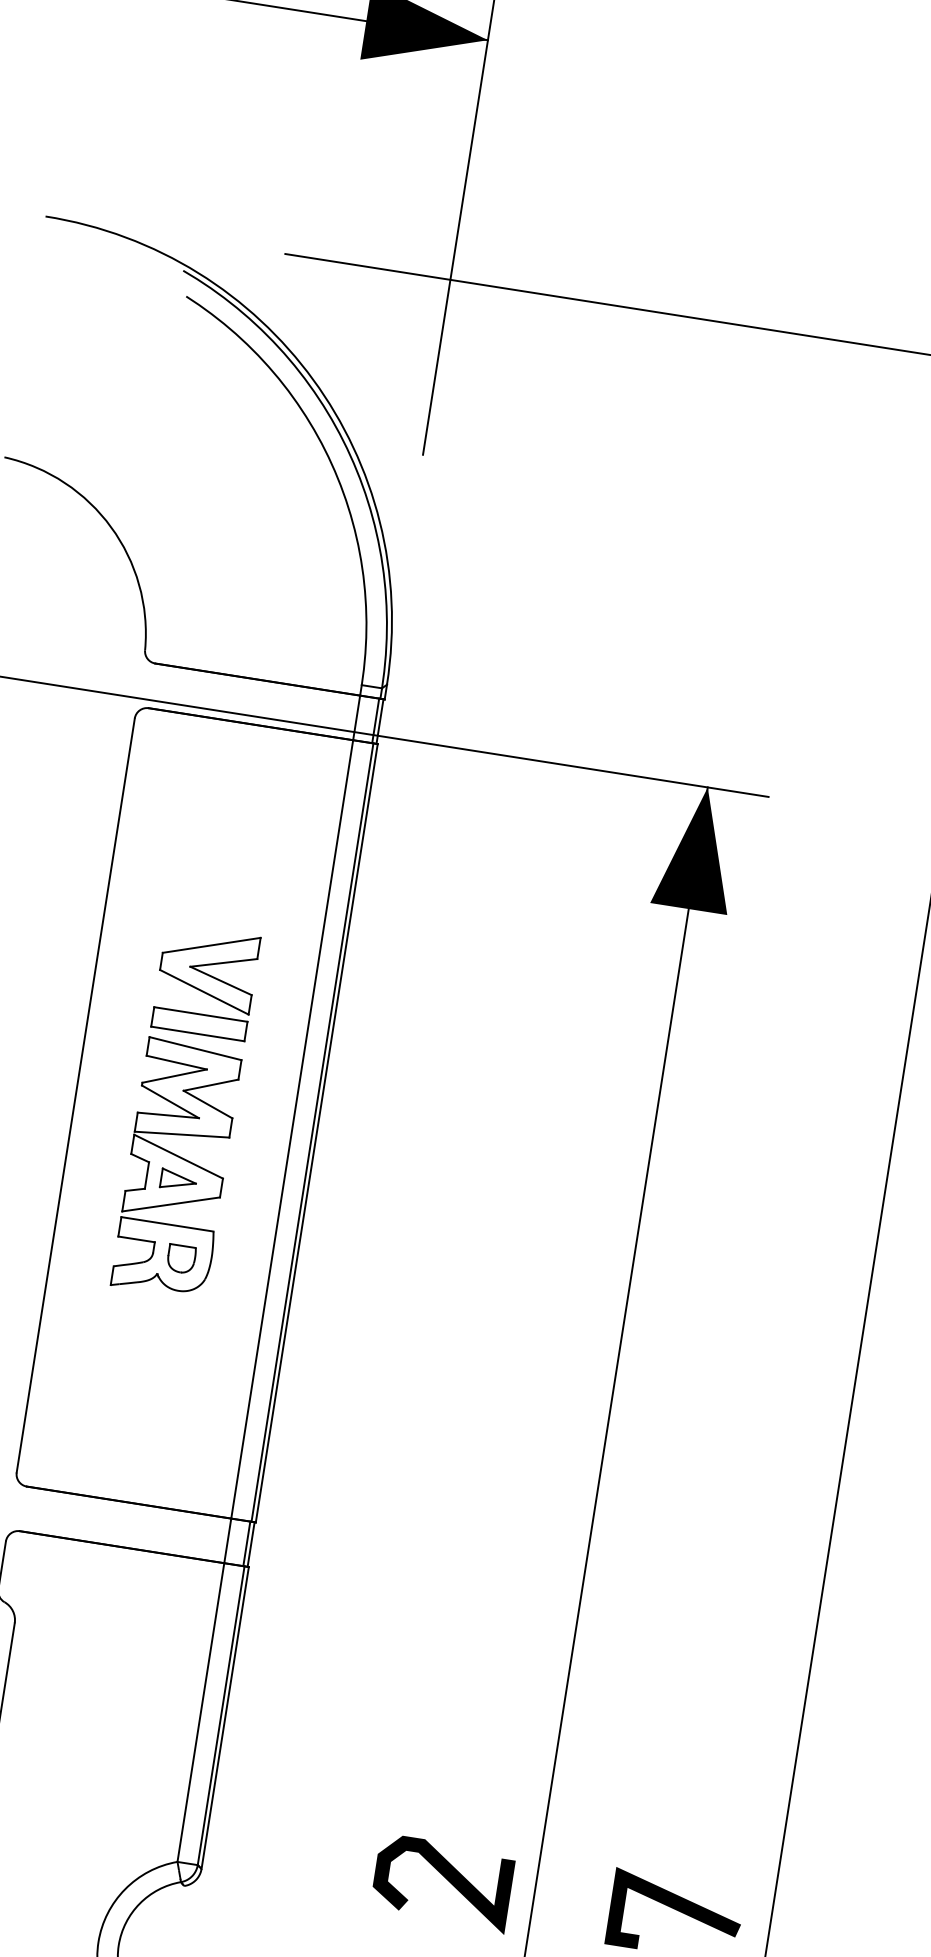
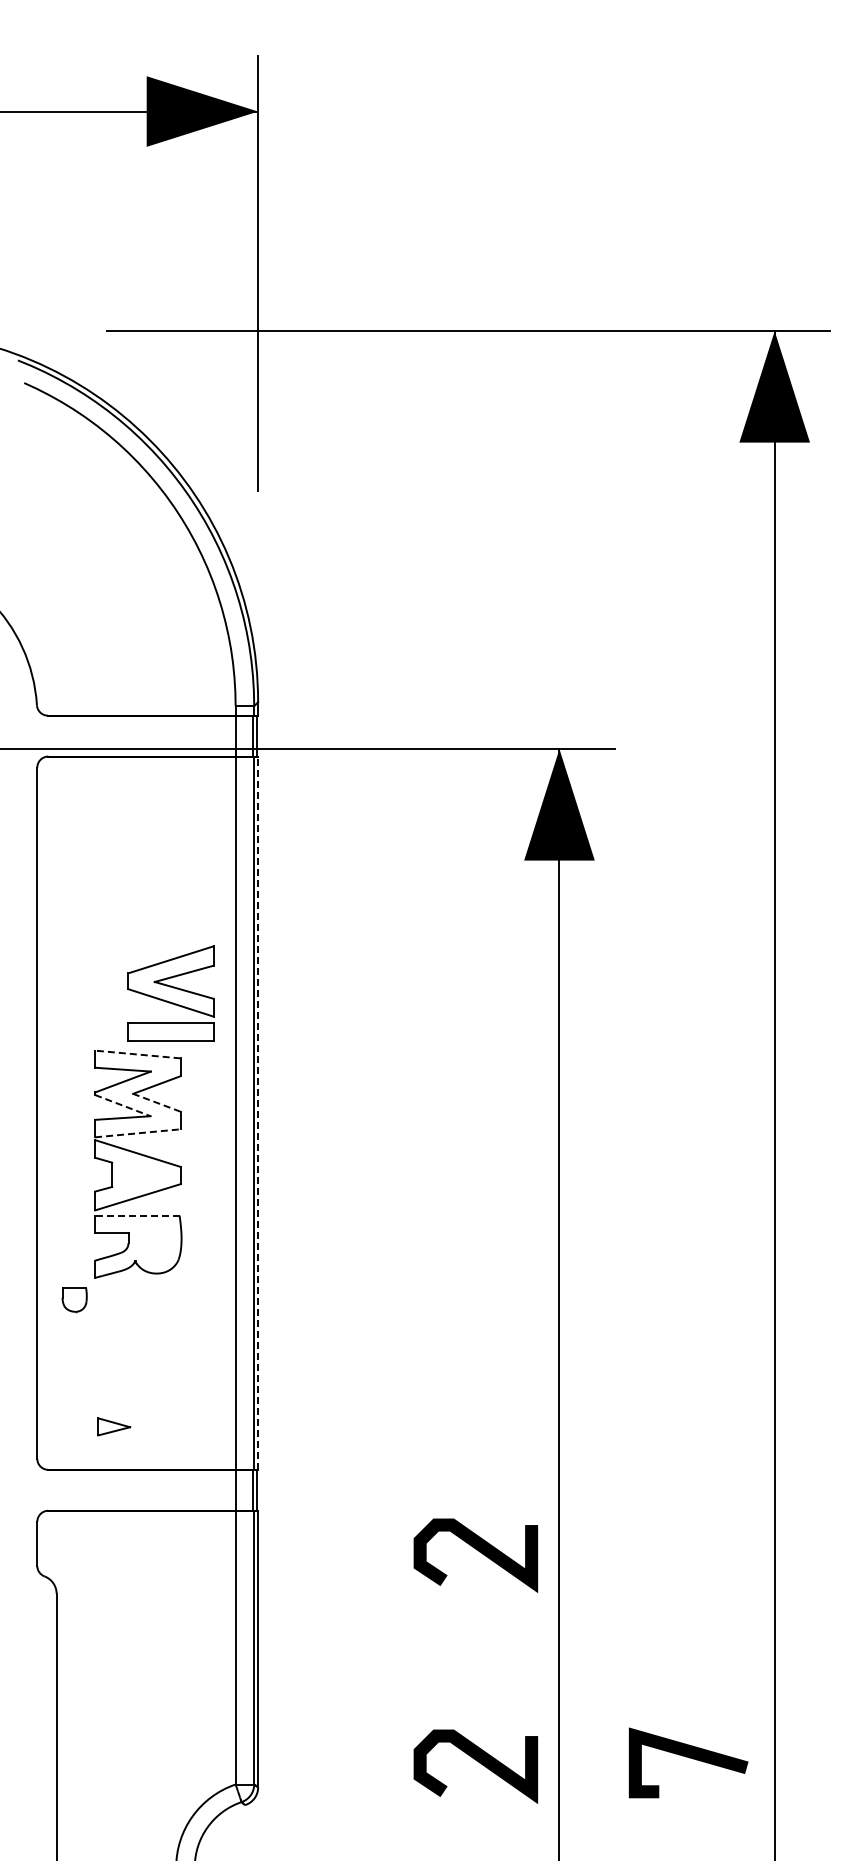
part: (205, 981) -> (170, 993), moved
line: (195, 1048) -> (137, 1054), solid -> dashed
line: (170, 1101) -> (122, 1105), solid -> dashed
line: (207, 1104) -> (156, 1102), solid -> dashed
line: (317, 1133) -> (258, 1113), solid -> dashed
line: (181, 1134) -> (137, 1133), solid -> dashed
part: (179, 1180) -> (114, 1426), moved
line: (166, 1224) -> (136, 1215), solid -> dashed
part: (181, 1259) -> (74, 1300), moved
curve: (482, 1649) -> (478, 1551), added

